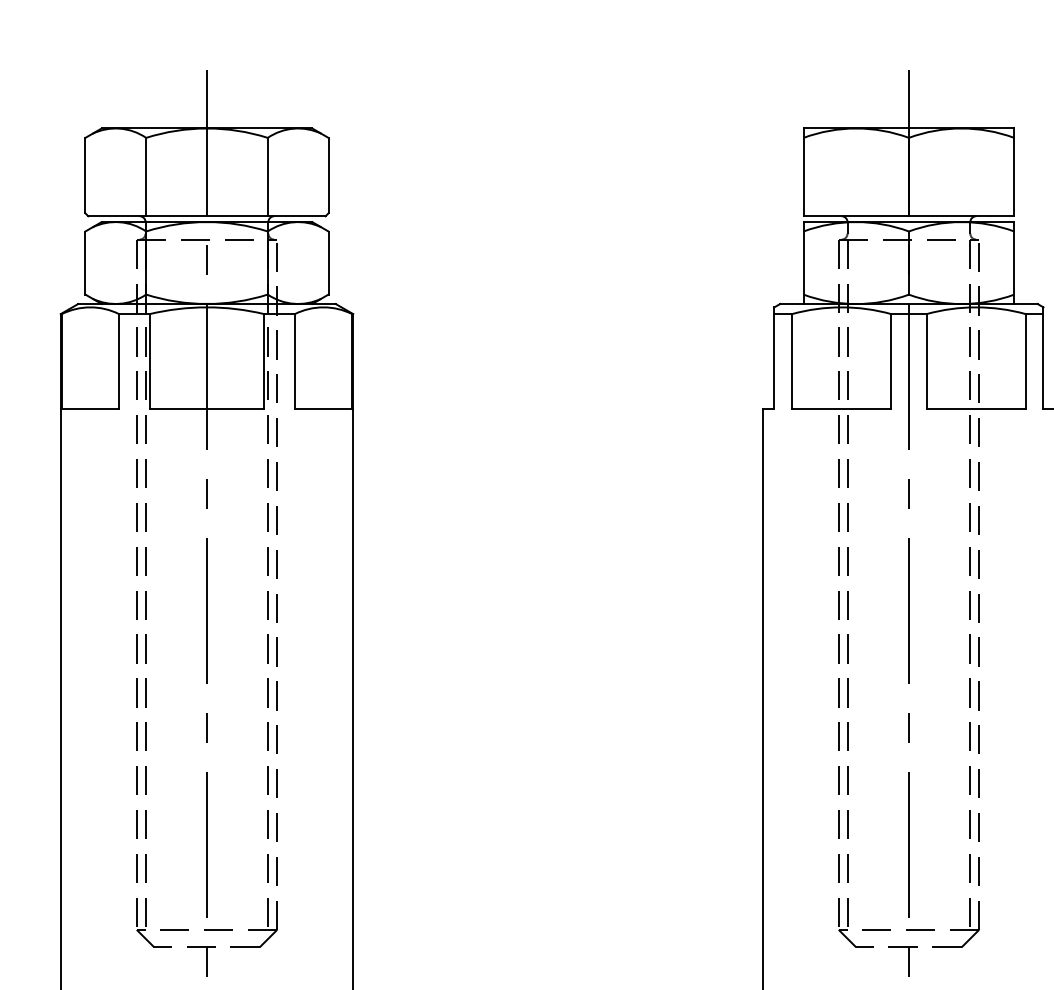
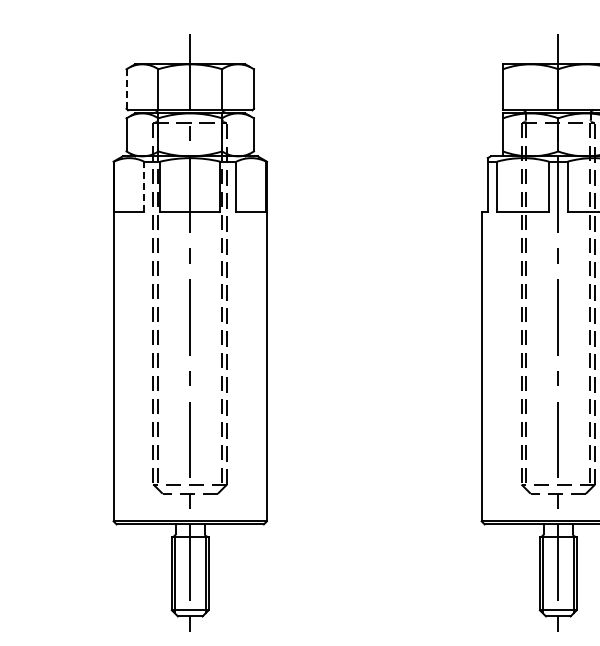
line: (85, 176) -> (126, 89), solid -> dashed
line: (119, 361) -> (144, 186), solid -> dashed

